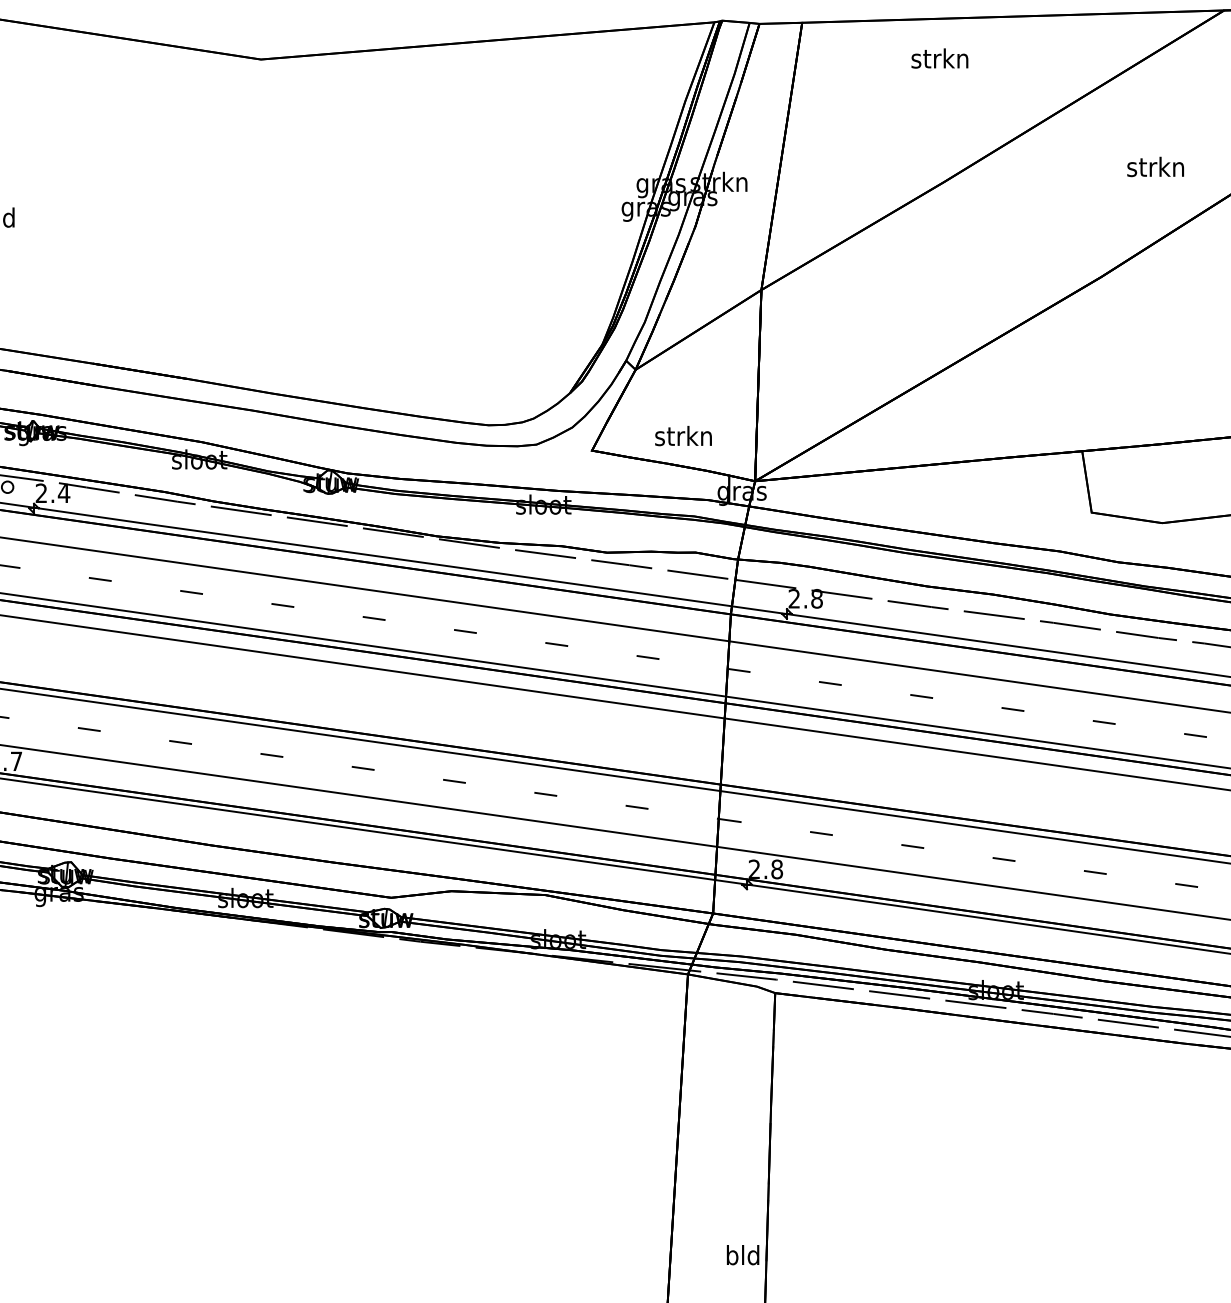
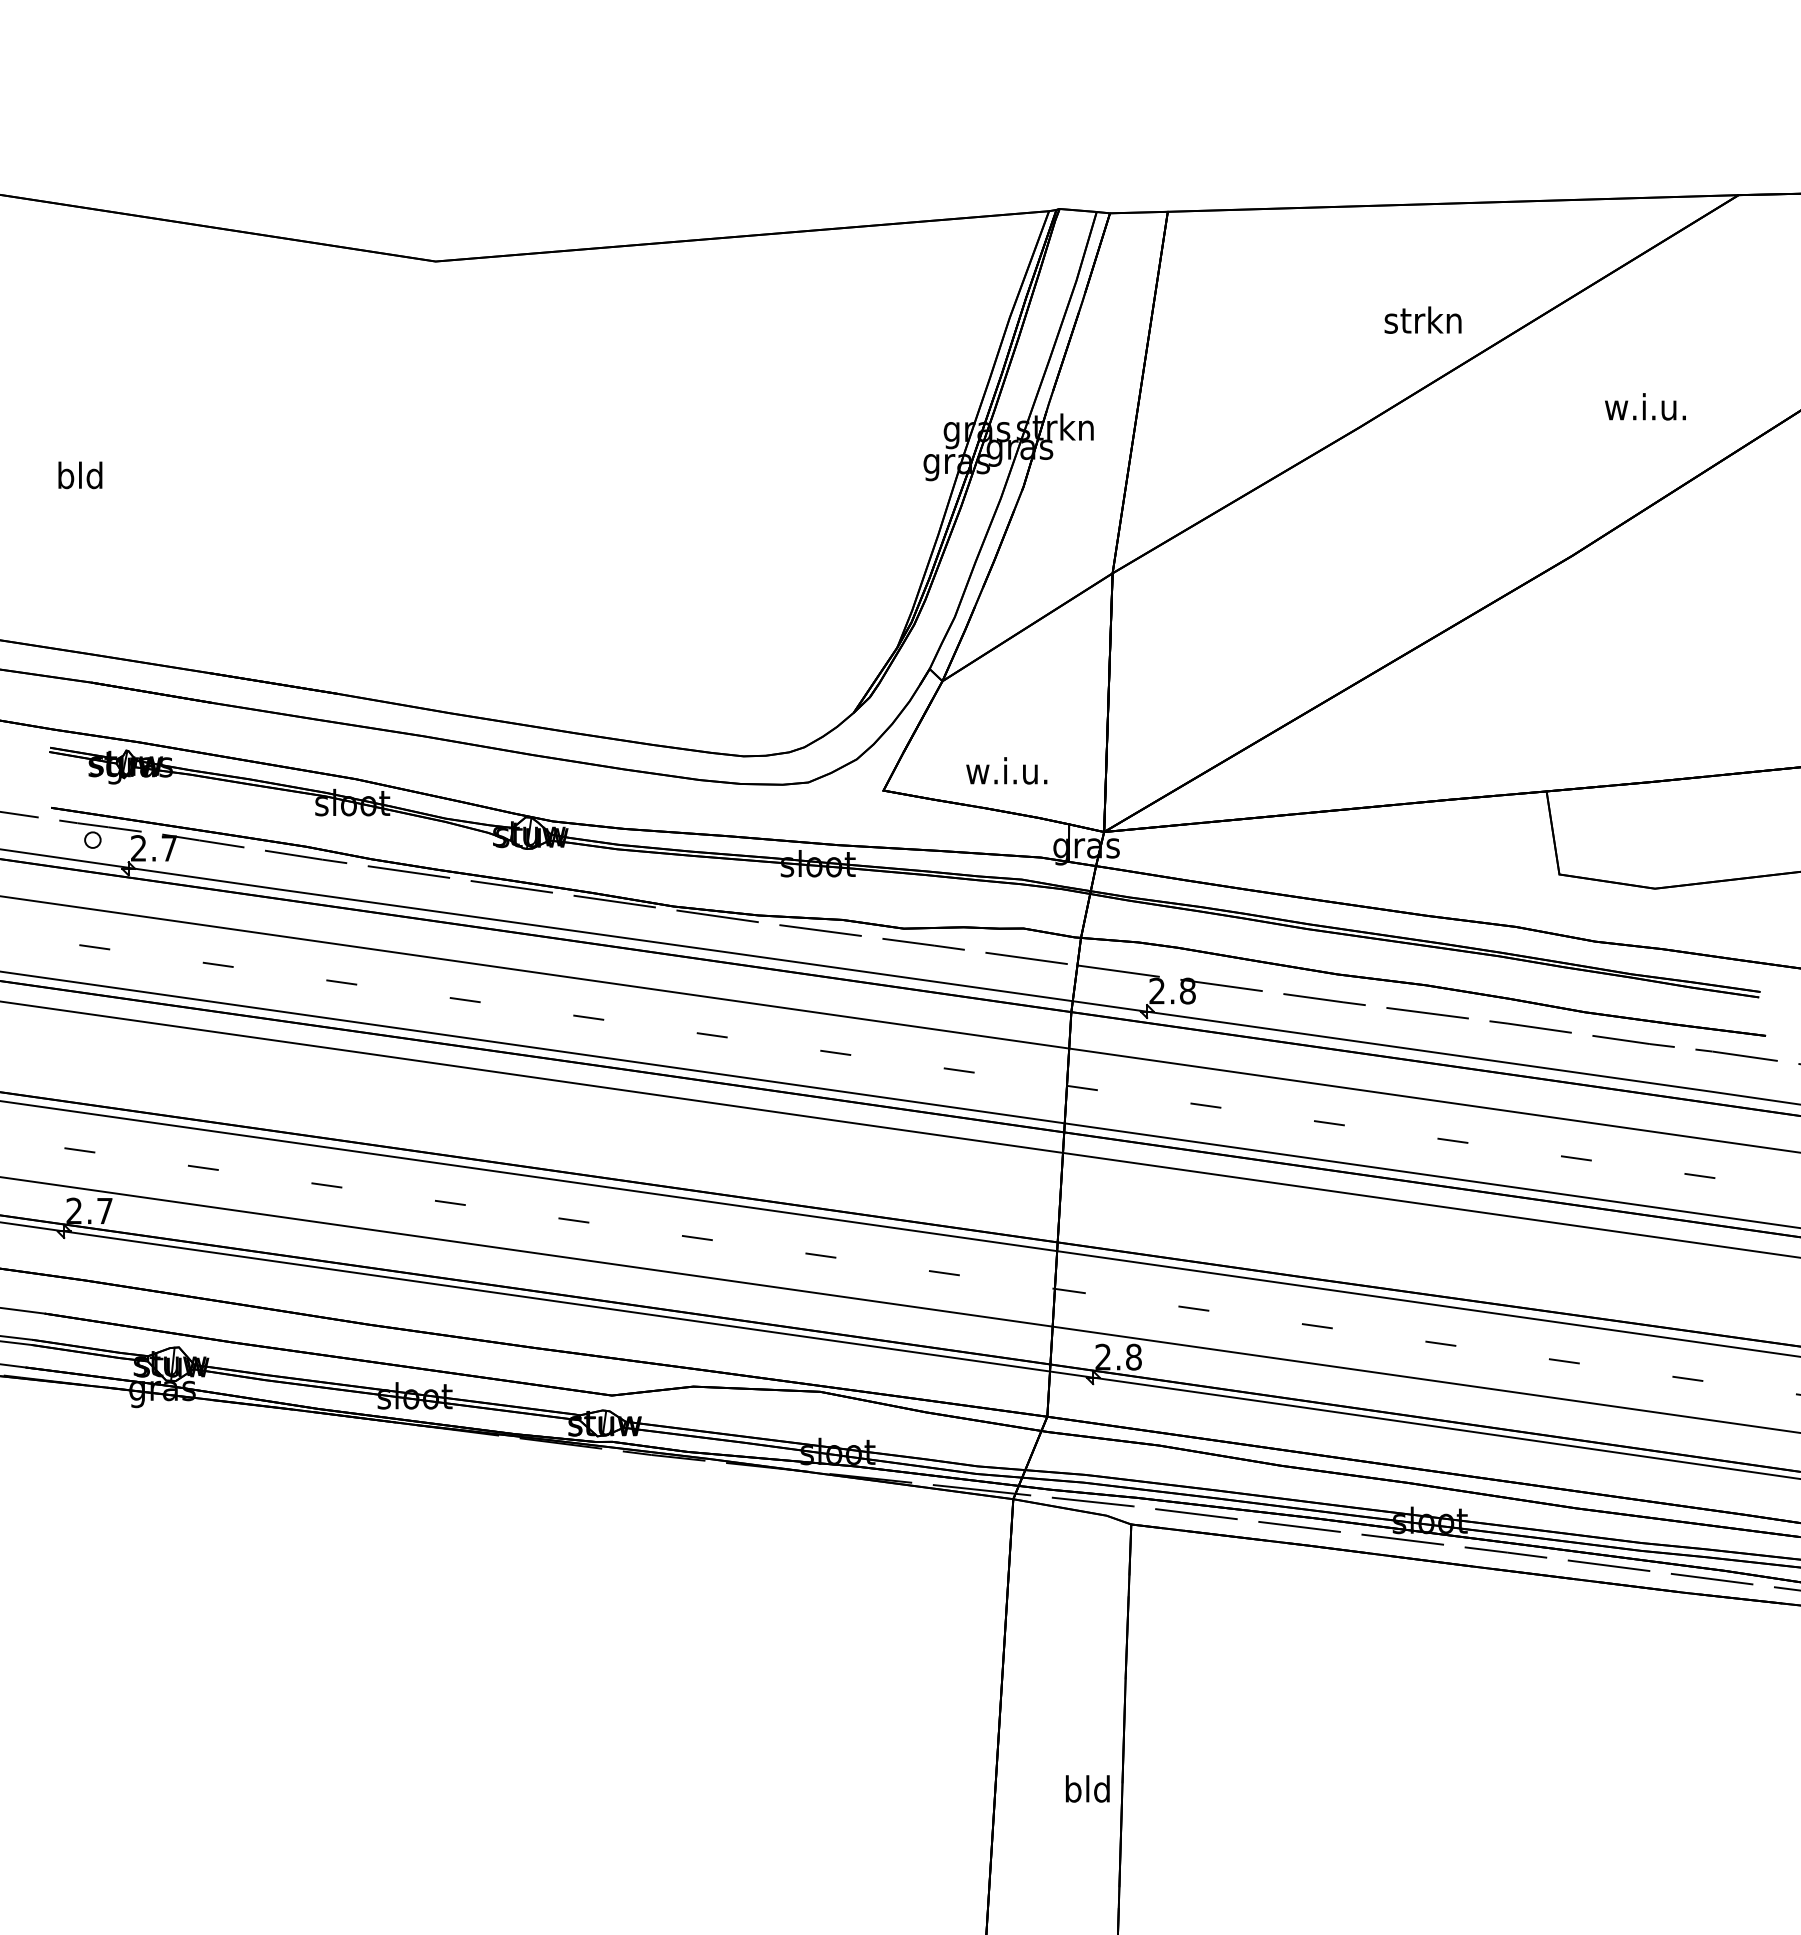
text: (939, 58) -> (1422, 319), moved
text: (1155, 166) -> (1645, 406), strkn -> w.i.u.
text: (682, 435) -> (1006, 770), strkn -> w.i.u.
text: (63, 493) -> (168, 848), 2.4 -> 2.7
text: (742, 1254) -> (1087, 1788), moved

